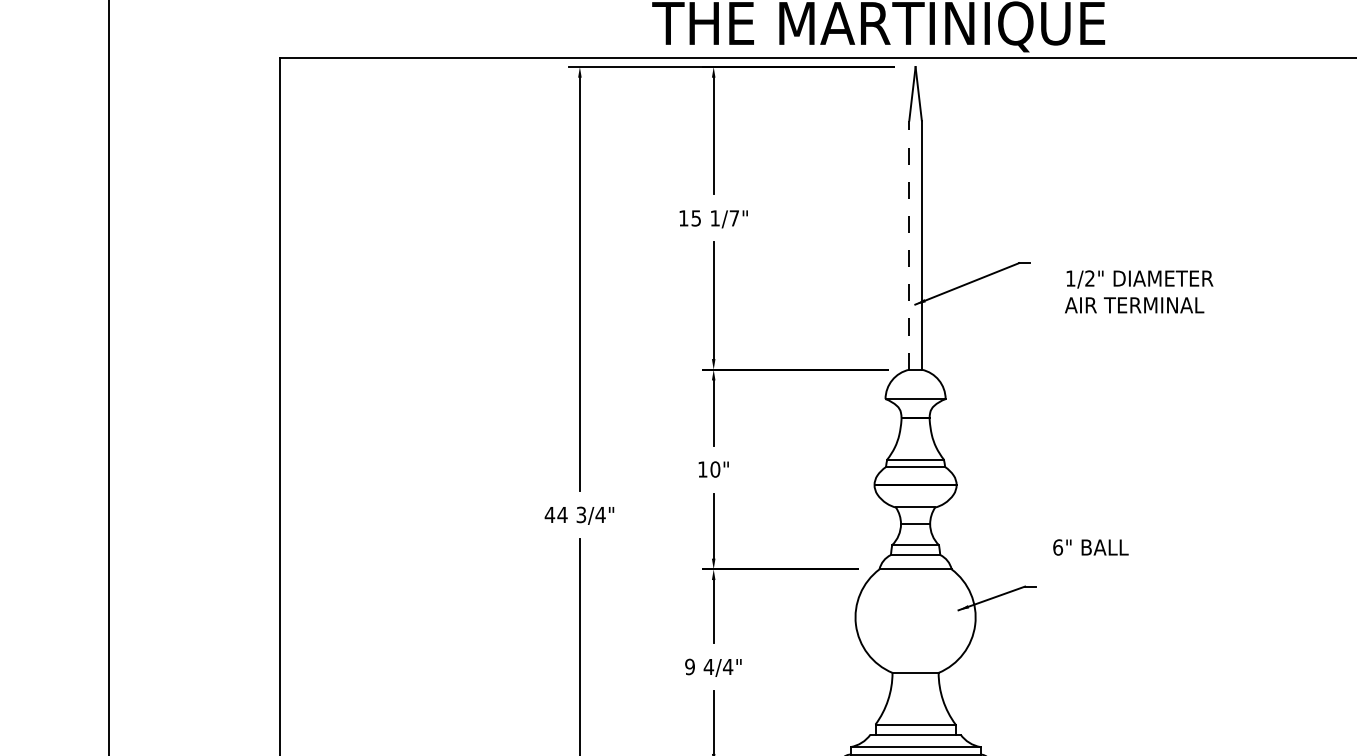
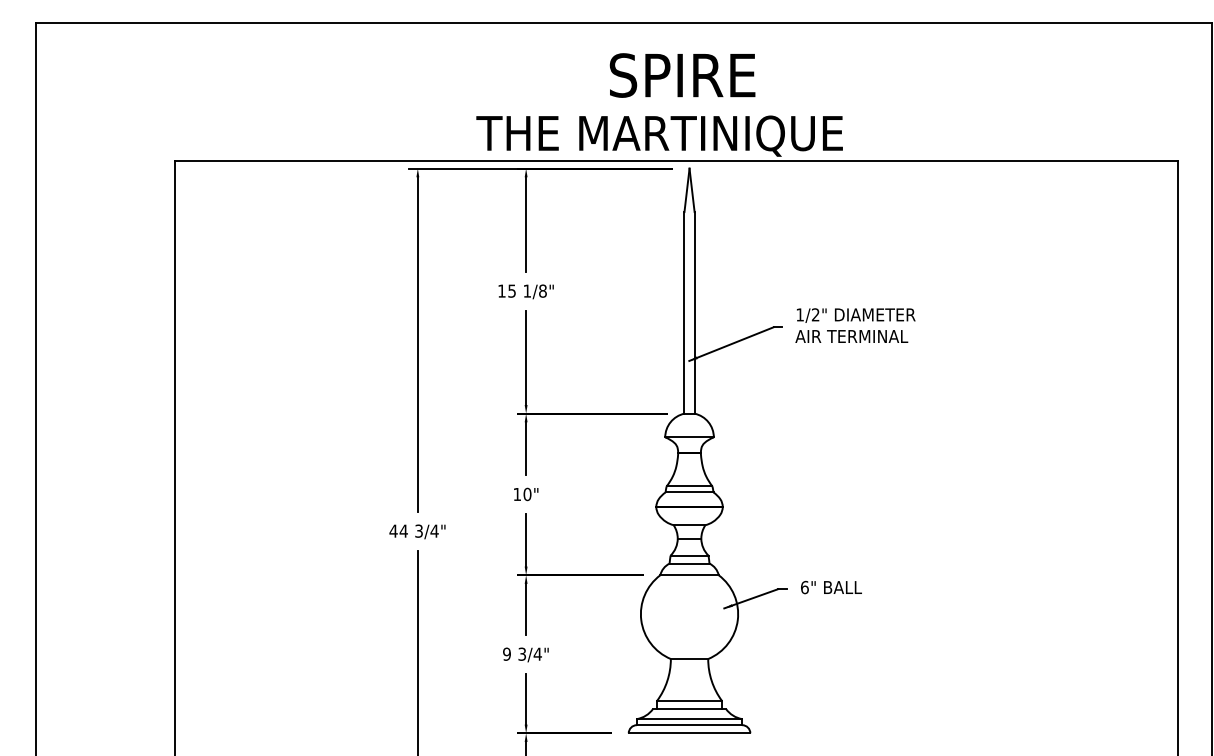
text: (733, 217) -> (542, 290), 1/7" -> 1/8"
line: (909, 244) -> (684, 312), dashed -> solid
text: (1139, 291) -> (855, 325), moved
text: (1090, 547) -> (831, 587), moved
text: (709, 666) -> (522, 653), 4/4" -> 3/4"

